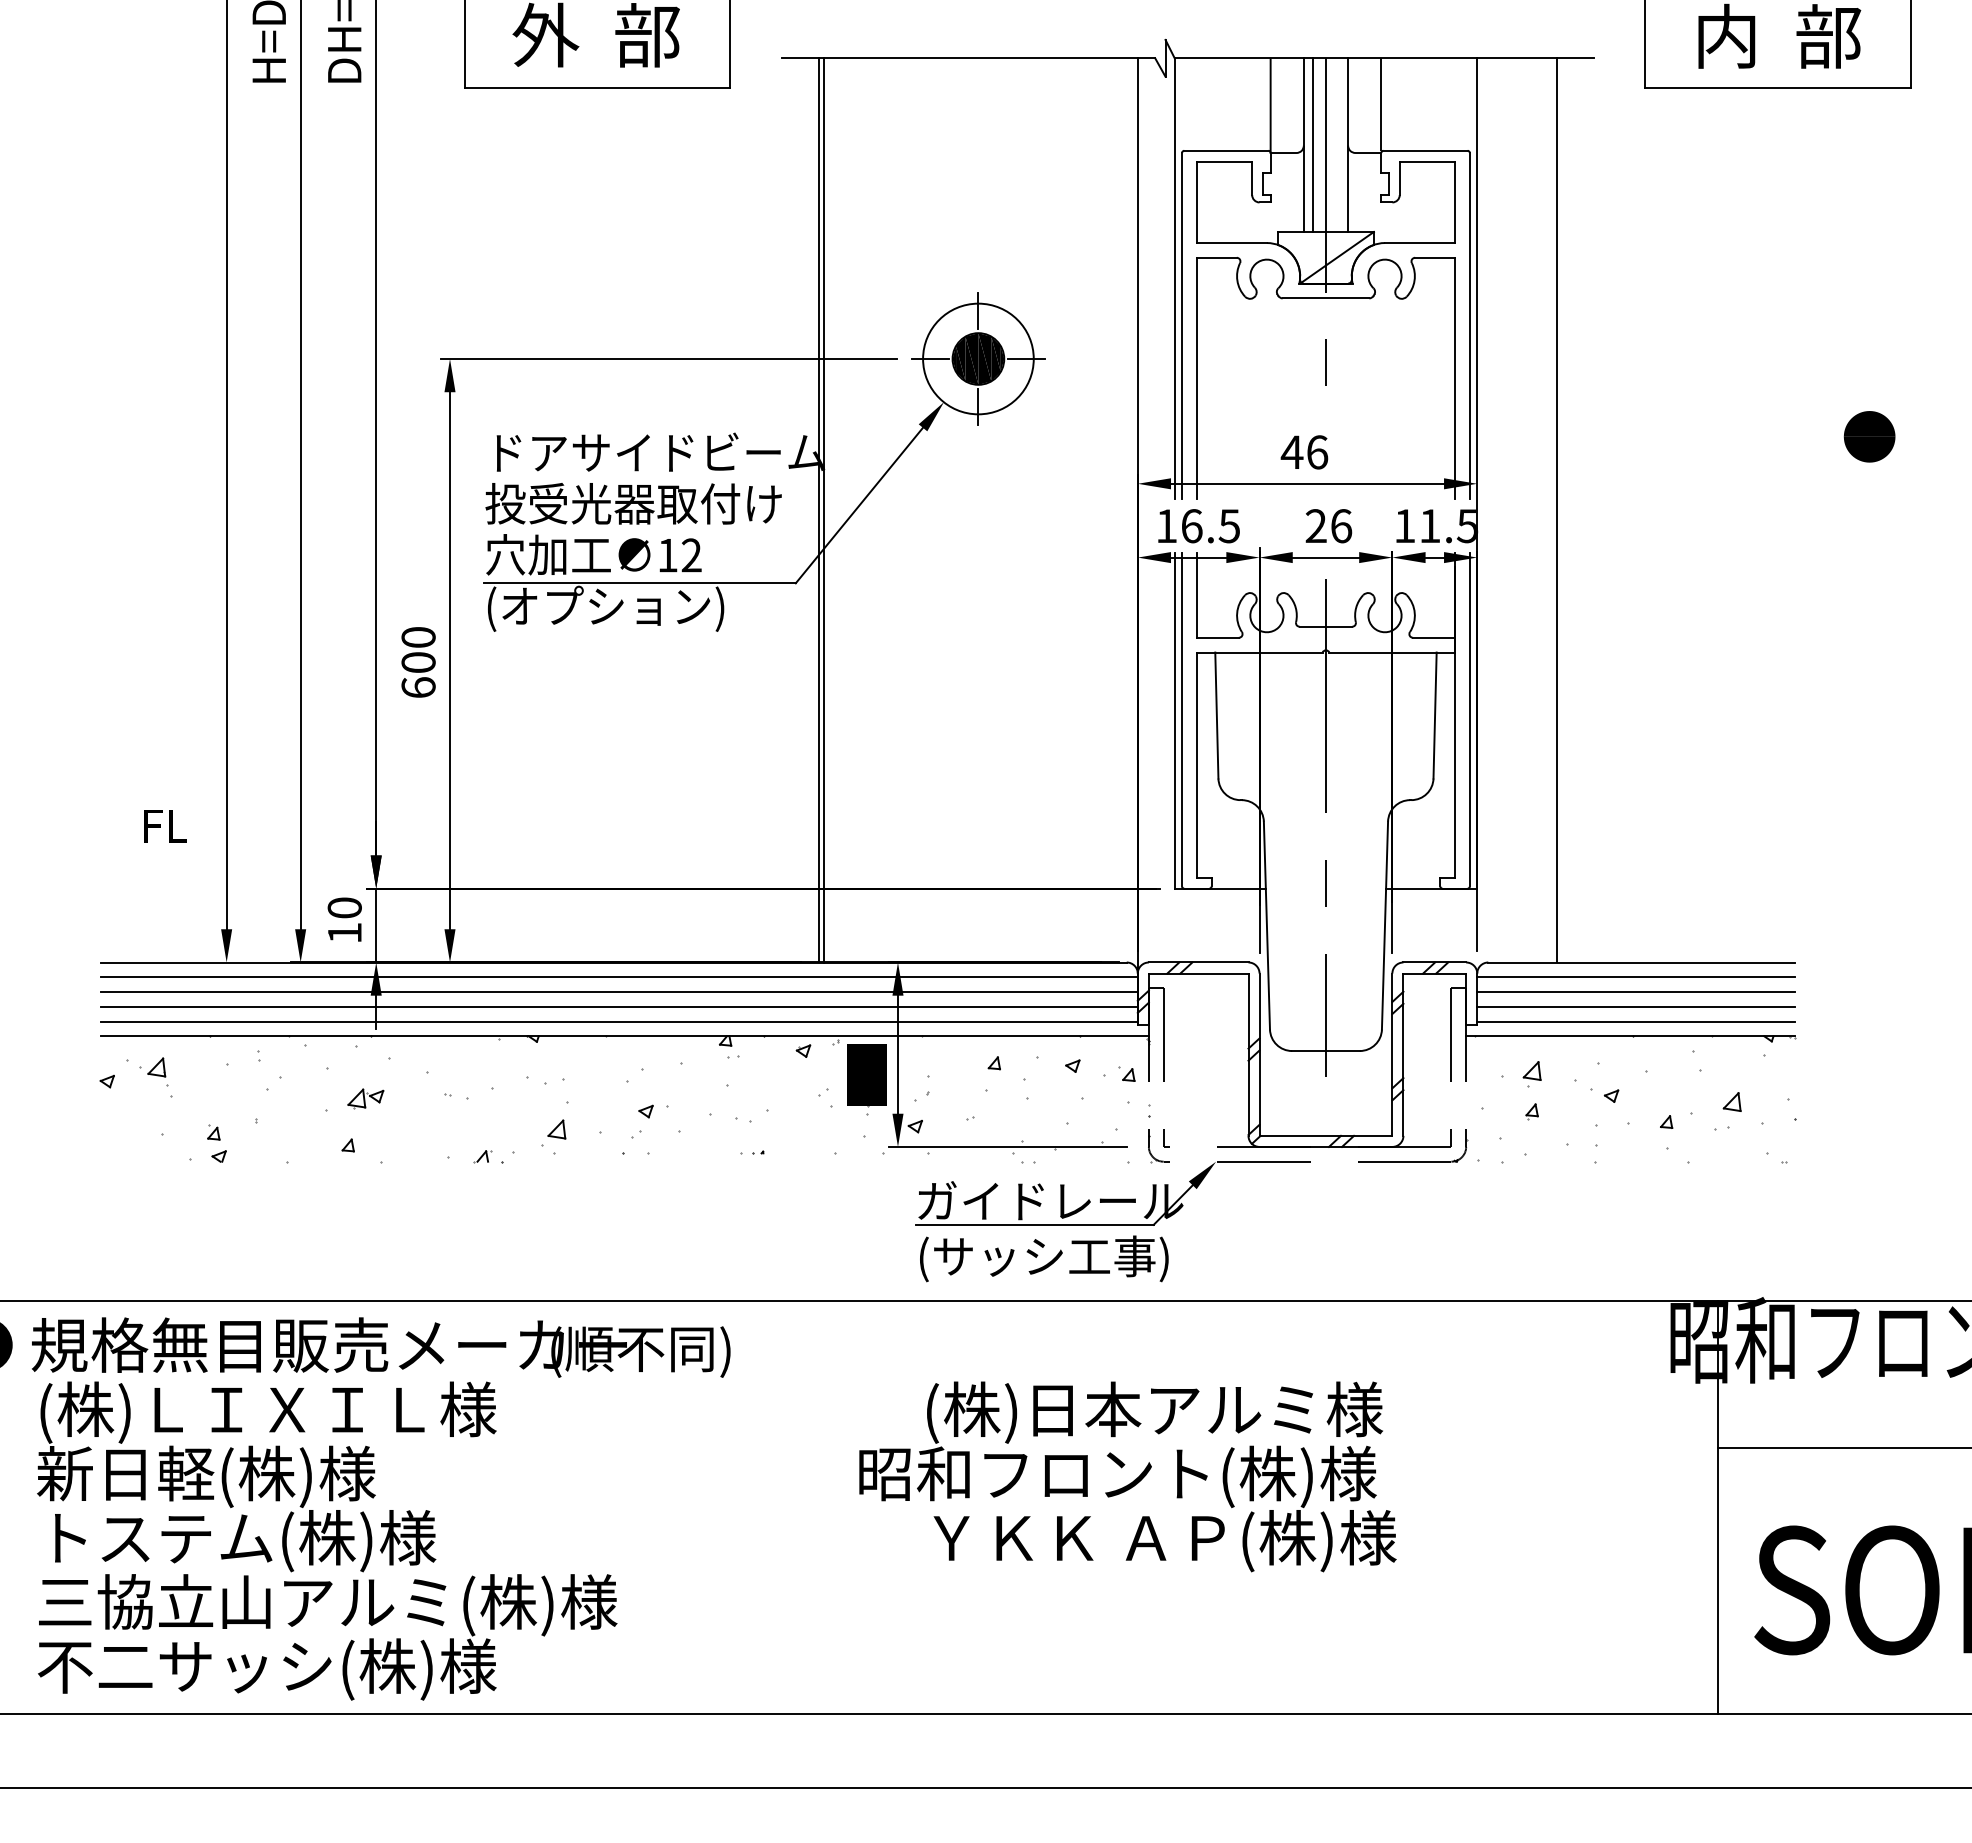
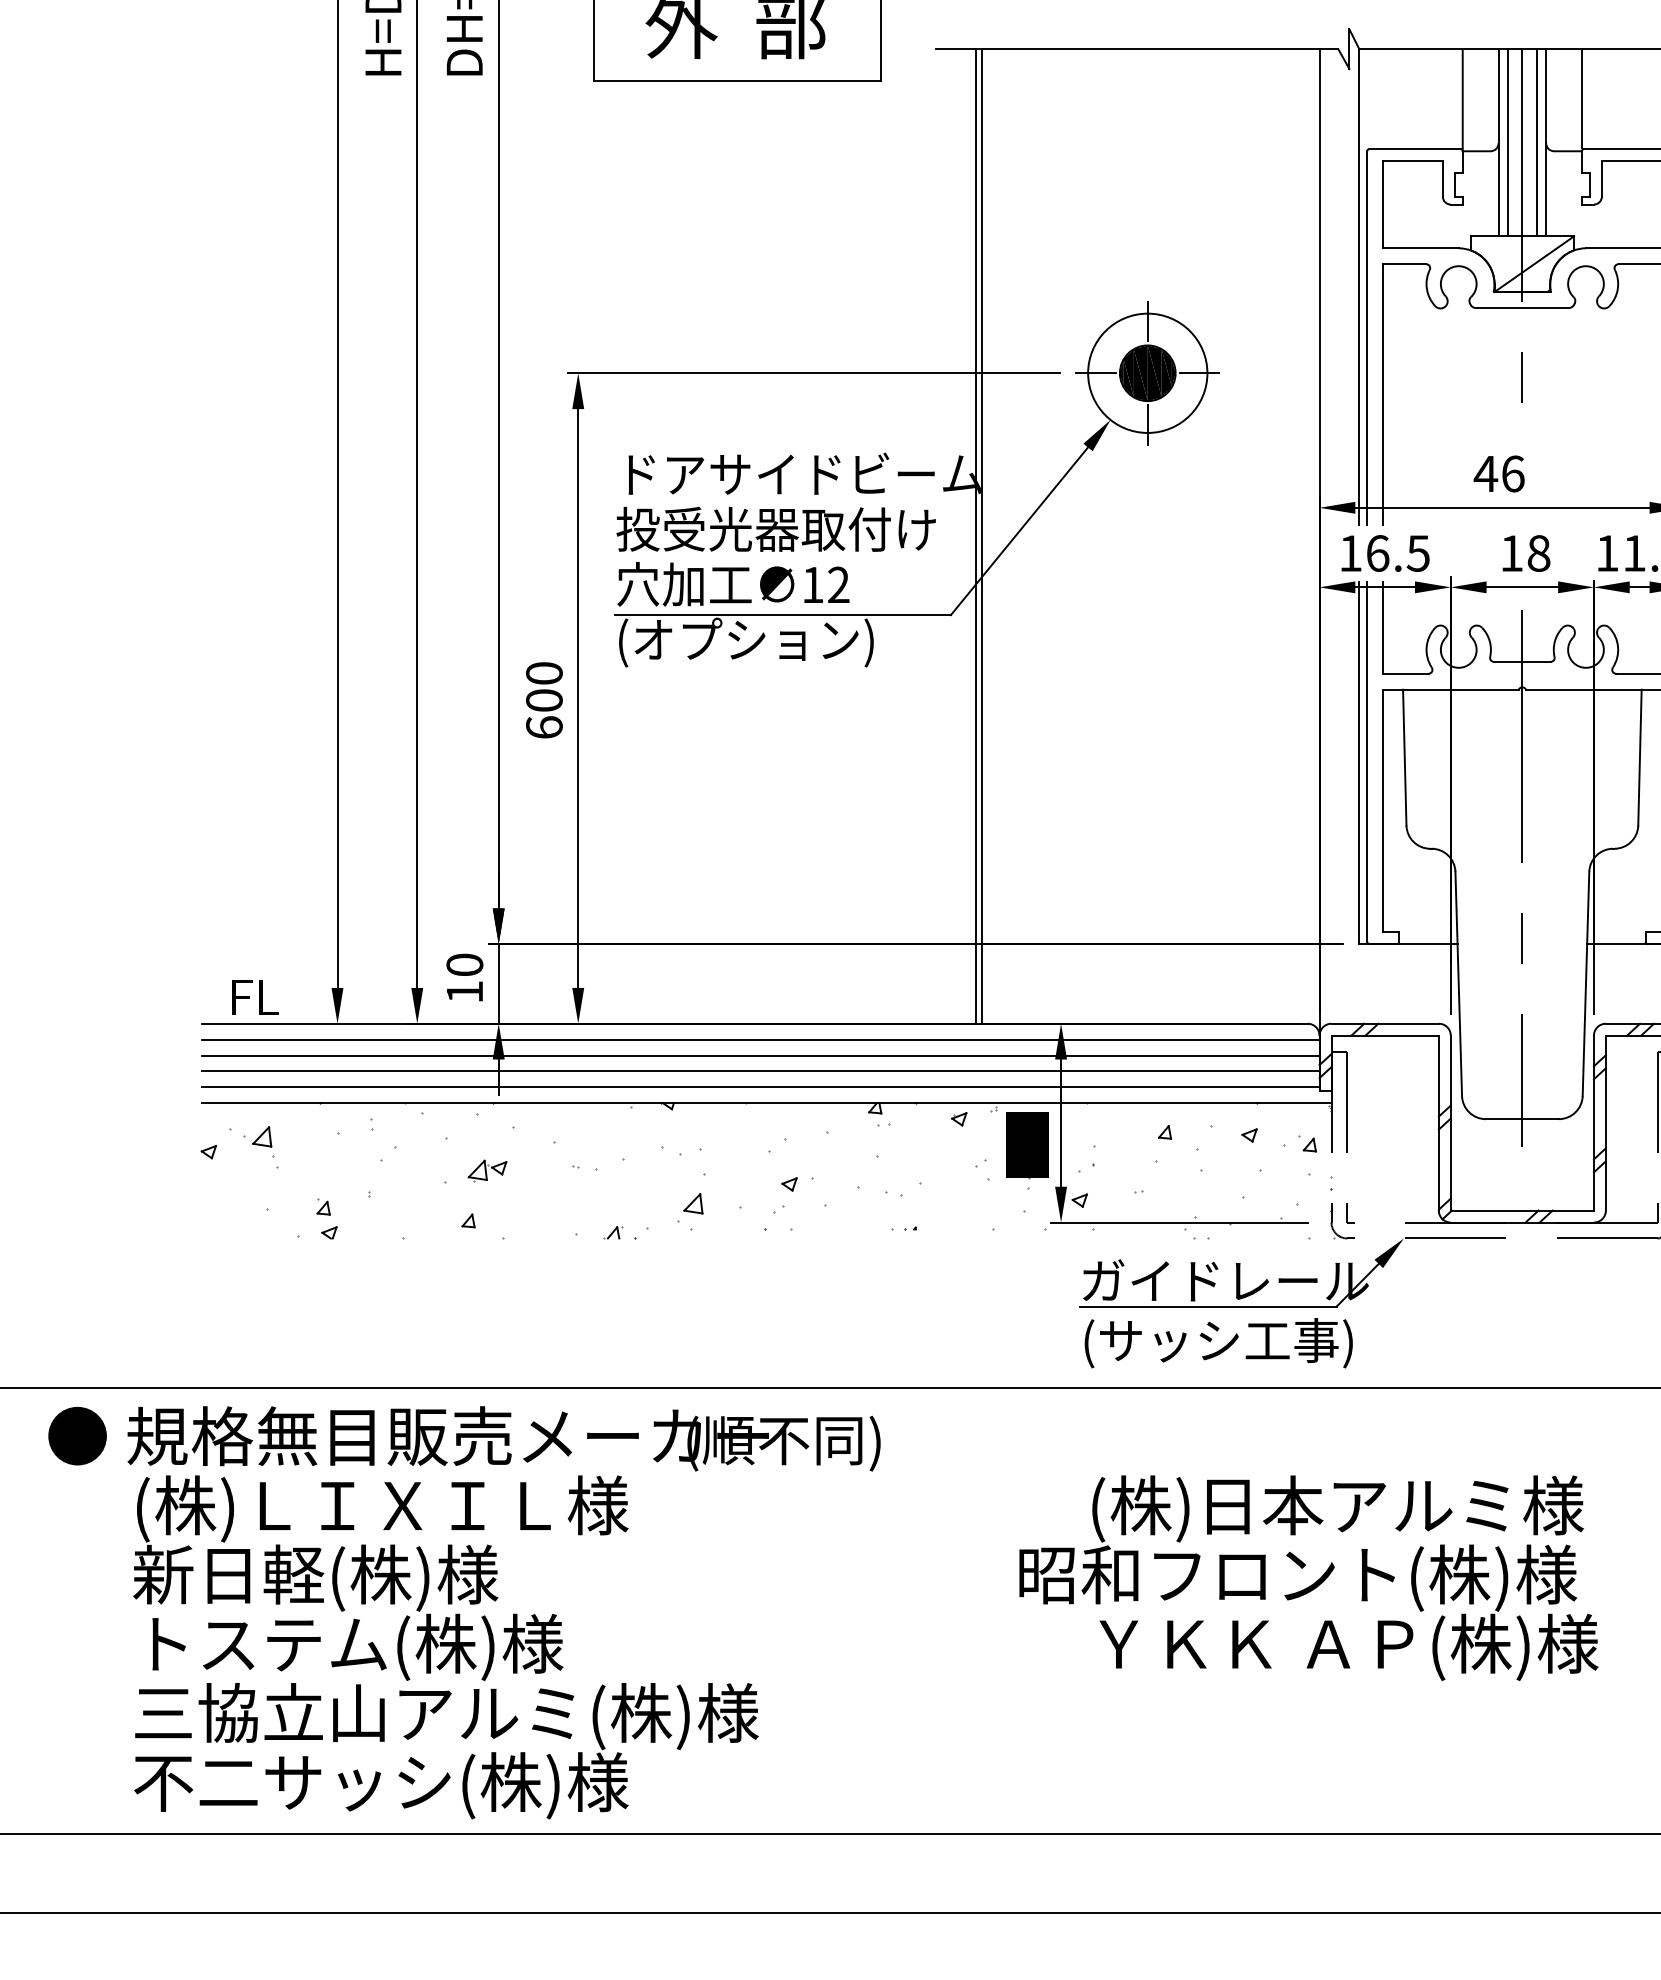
line: (1339, 144) -> (1536, 142), added
text: (1328, 526) -> (1525, 553), 26 -> 18
text: (165, 826) -> (255, 997), moved

